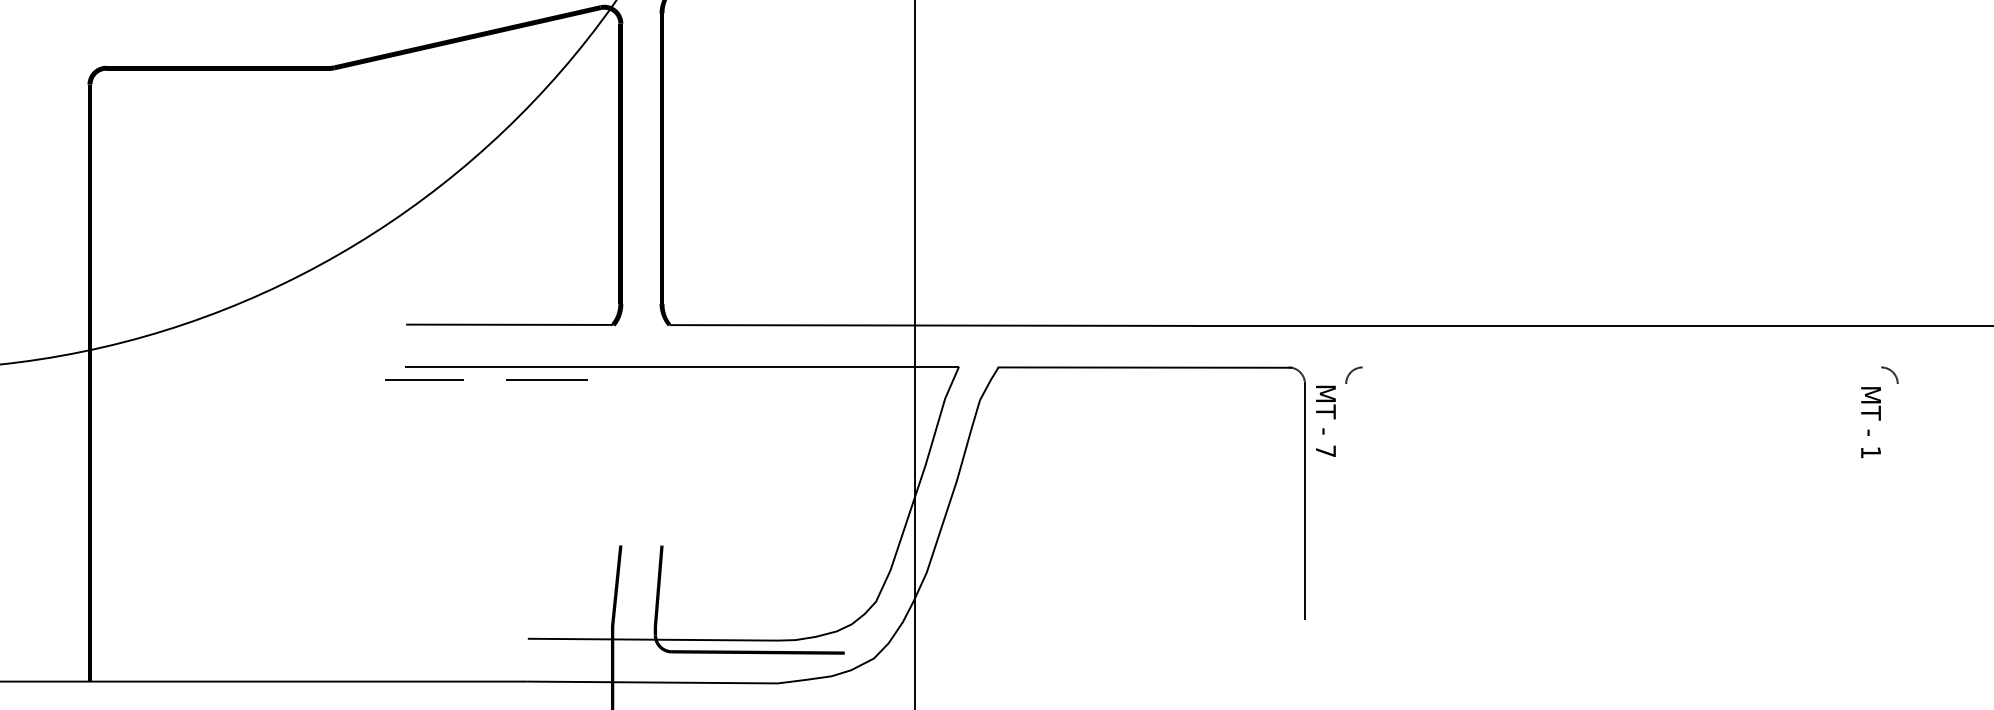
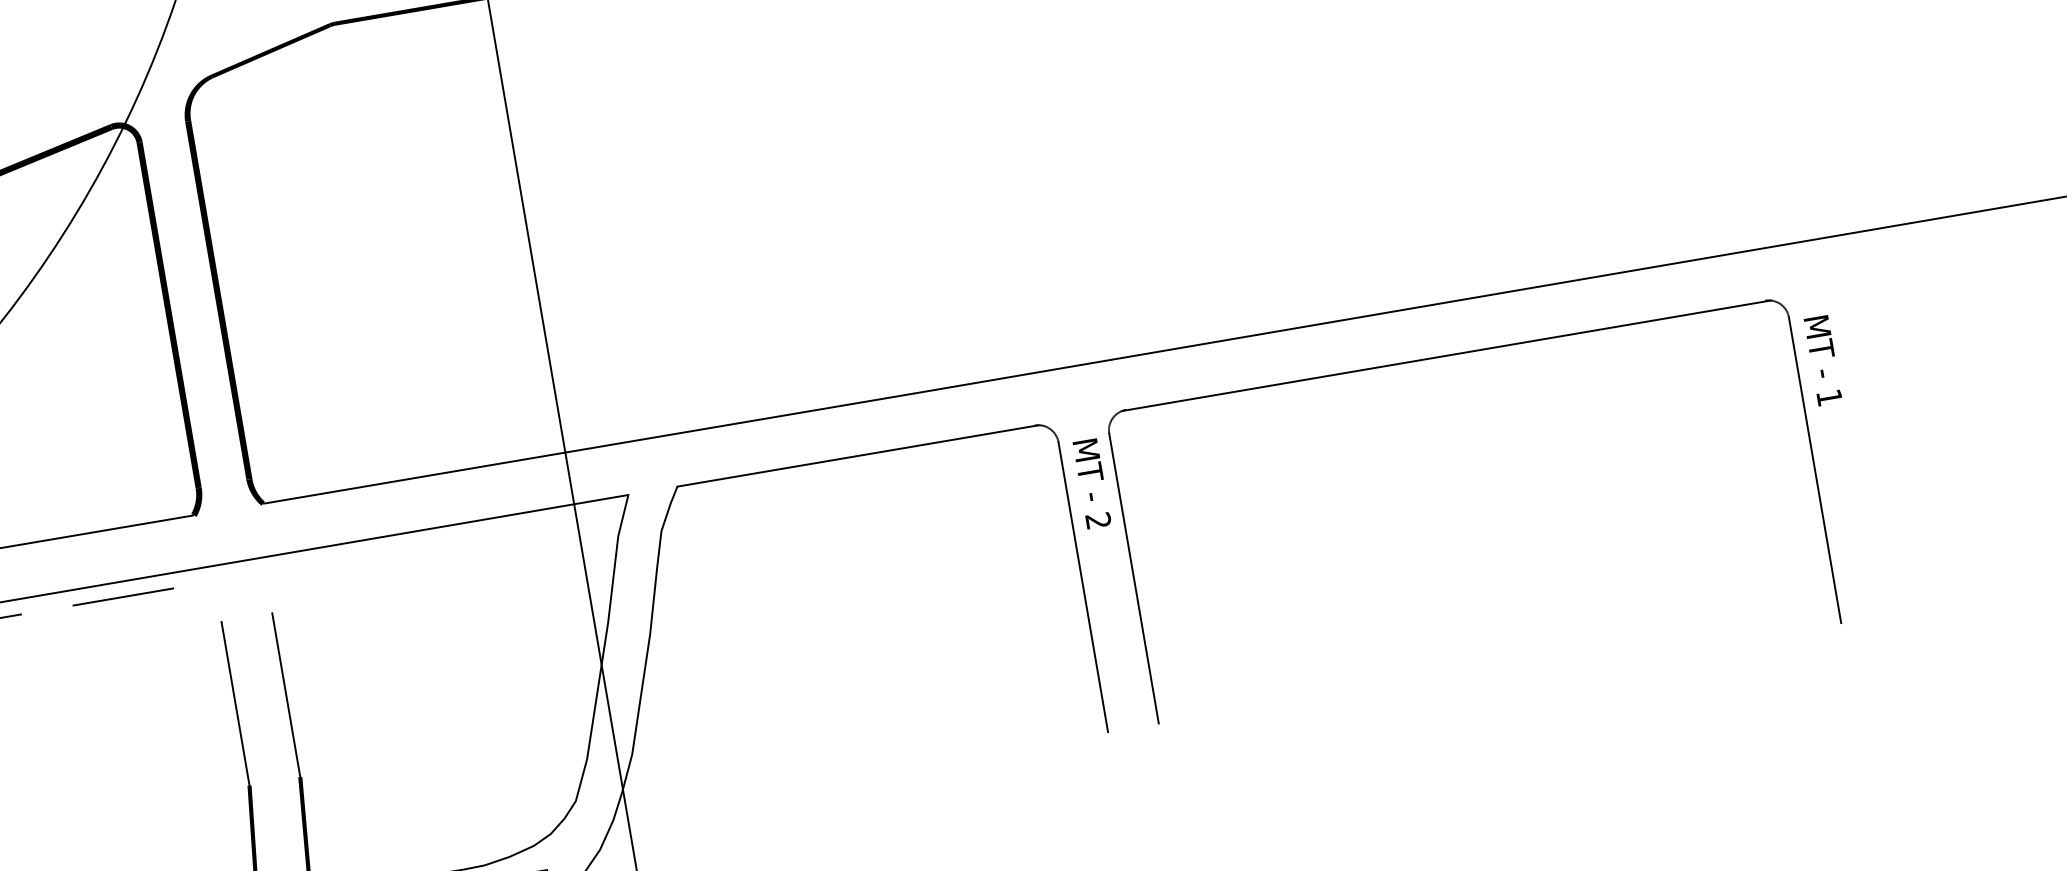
line: (1622, 367) -> (1446, 355), added
text: (1870, 422) -> (1822, 360), moved
text: (1326, 450) -> (1099, 519), 7 -> 2
line: (620, 478) -> (234, 703), added
line: (662, 478) -> (286, 694), added
line: (1346, 501) -> (1134, 578), added
line: (1897, 507) -> (1814, 469), added

